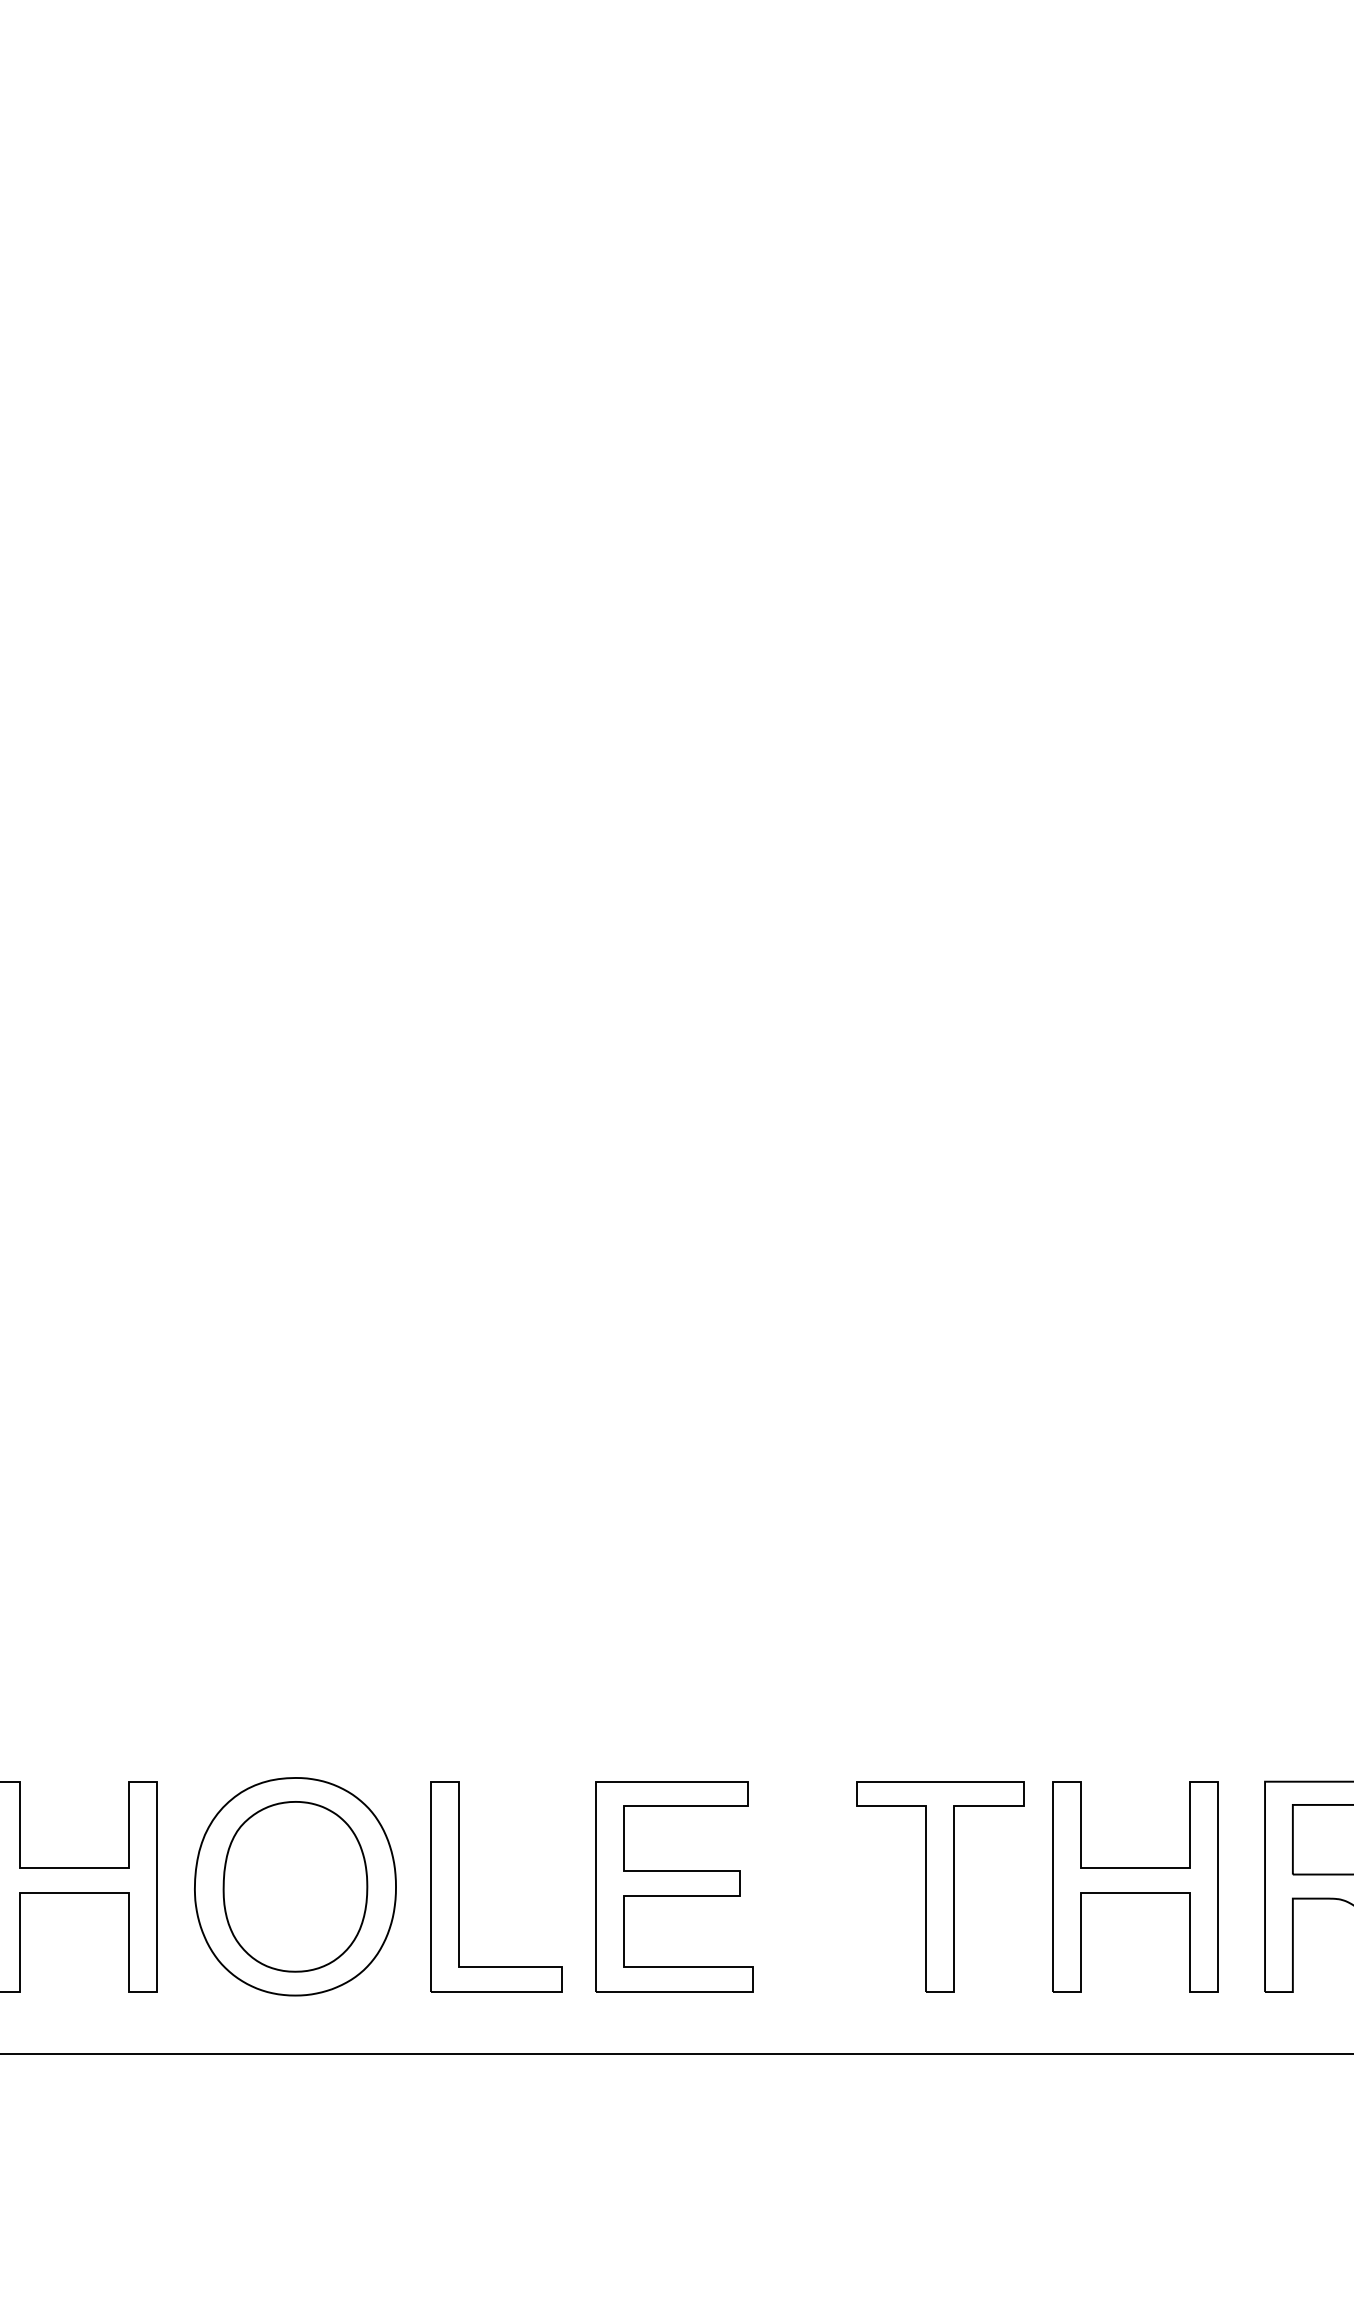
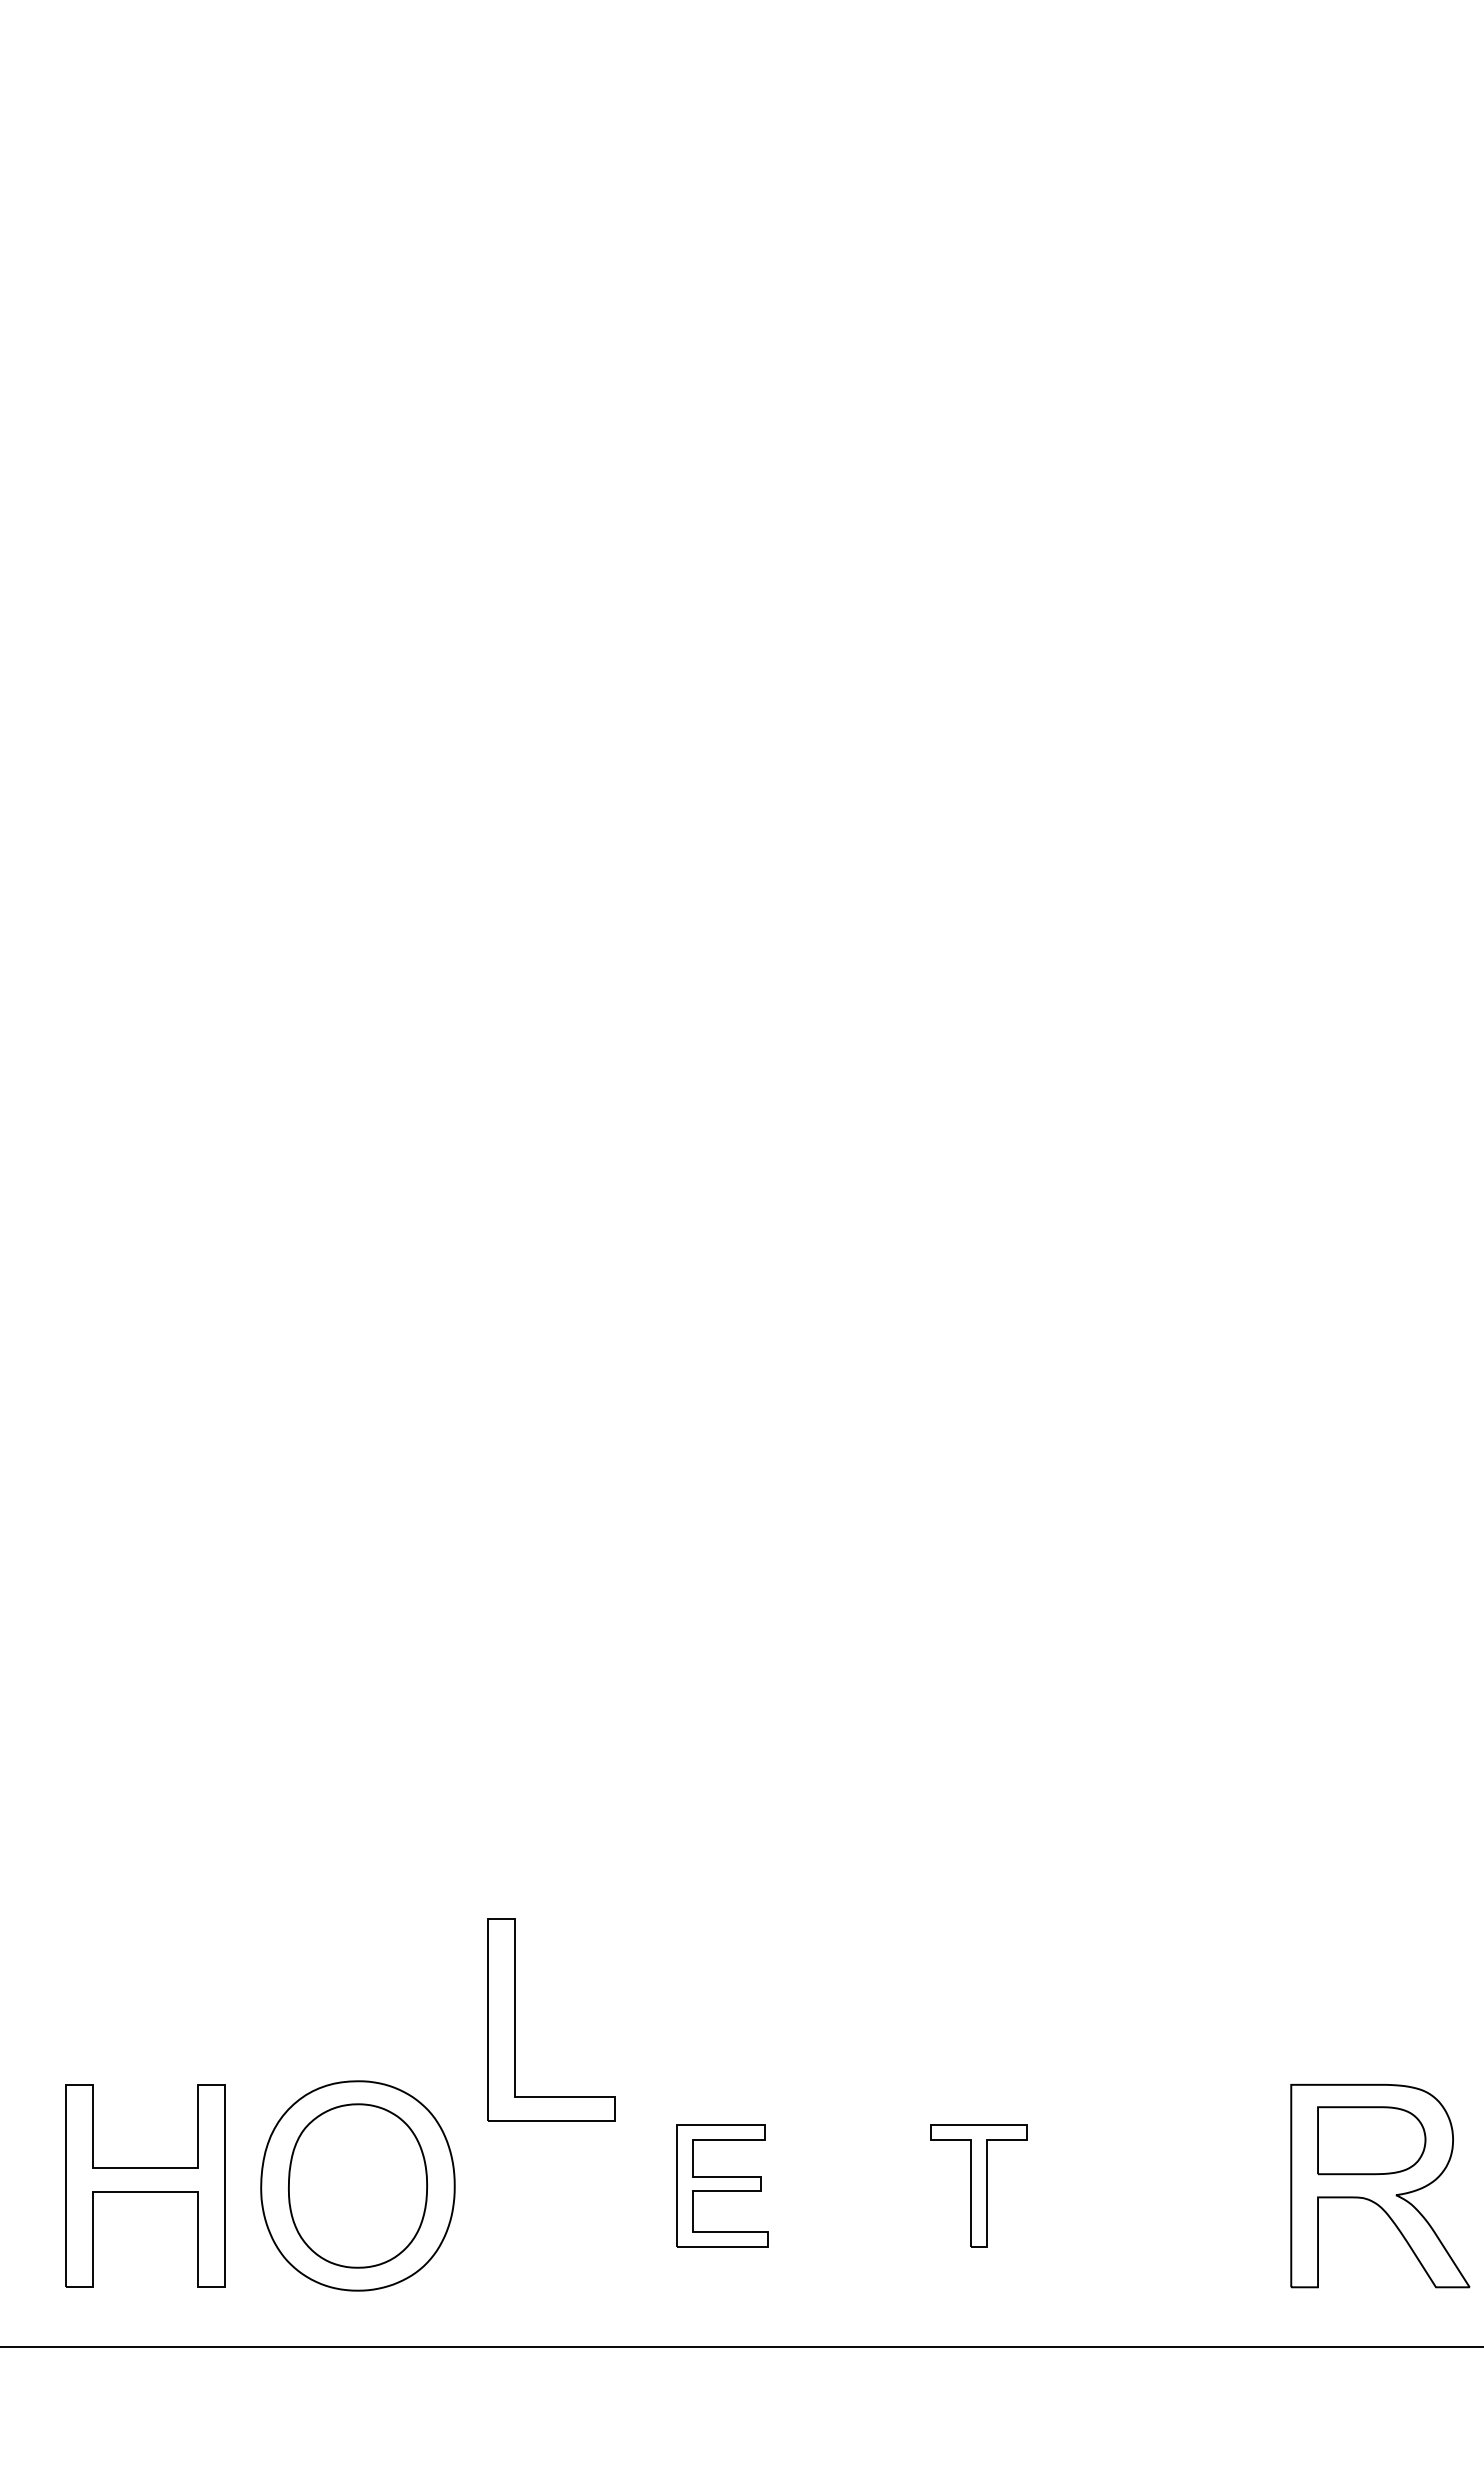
part: (459, 1886) -> (515, 2019), moved
part: (674, 1886) -> (722, 2185), size x0.6
part: (940, 1886) -> (978, 2185), size x0.6
part: (1135, 1886) -> (1166, 2185), removed

